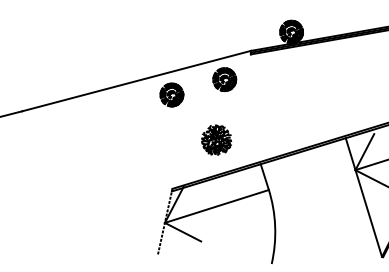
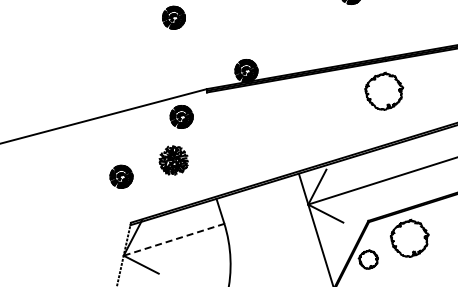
part: (171, 94) -> (121, 176), moved
part: (216, 140) -> (173, 160), moved
line: (216, 206) -> (173, 239), solid -> dashed

